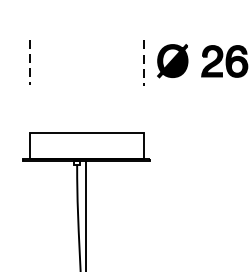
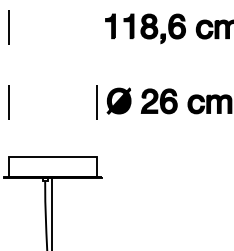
line: (29, 62) -> (8, 102), dashed -> solid
line: (143, 62) -> (96, 102), dashed -> solid

